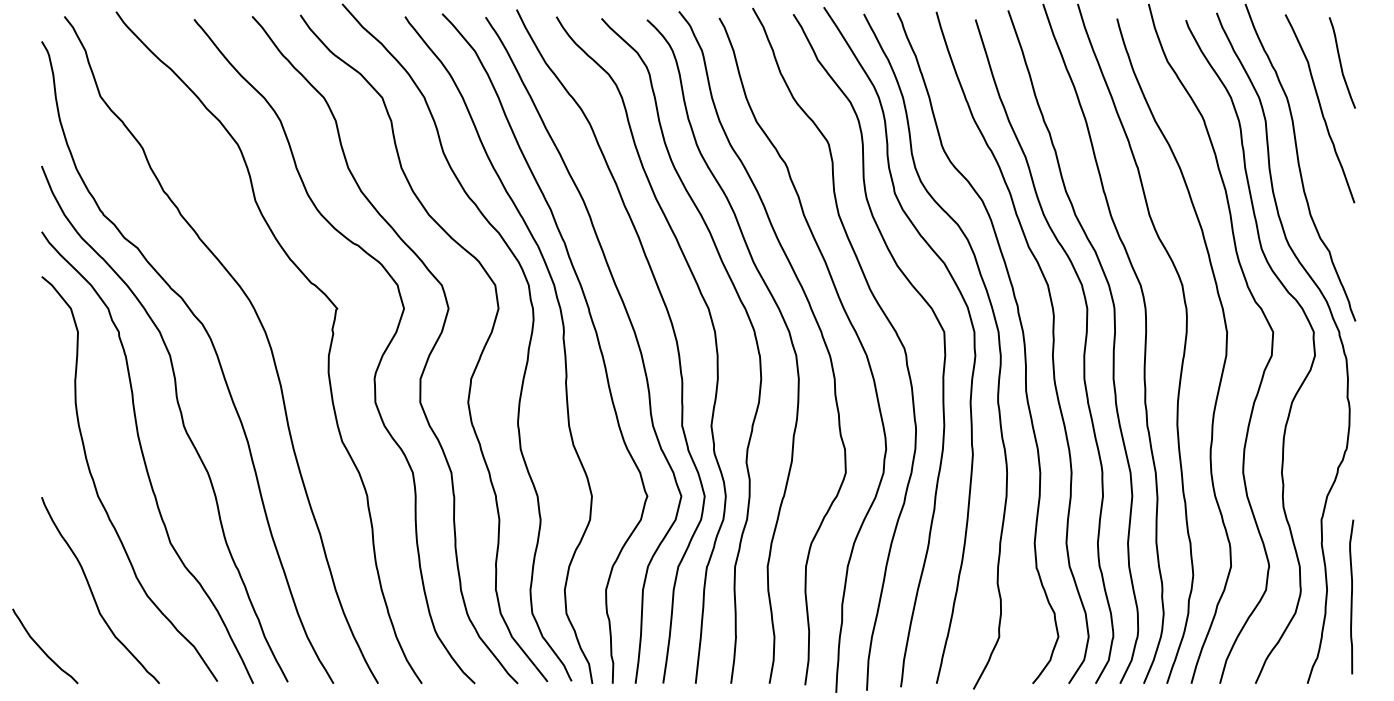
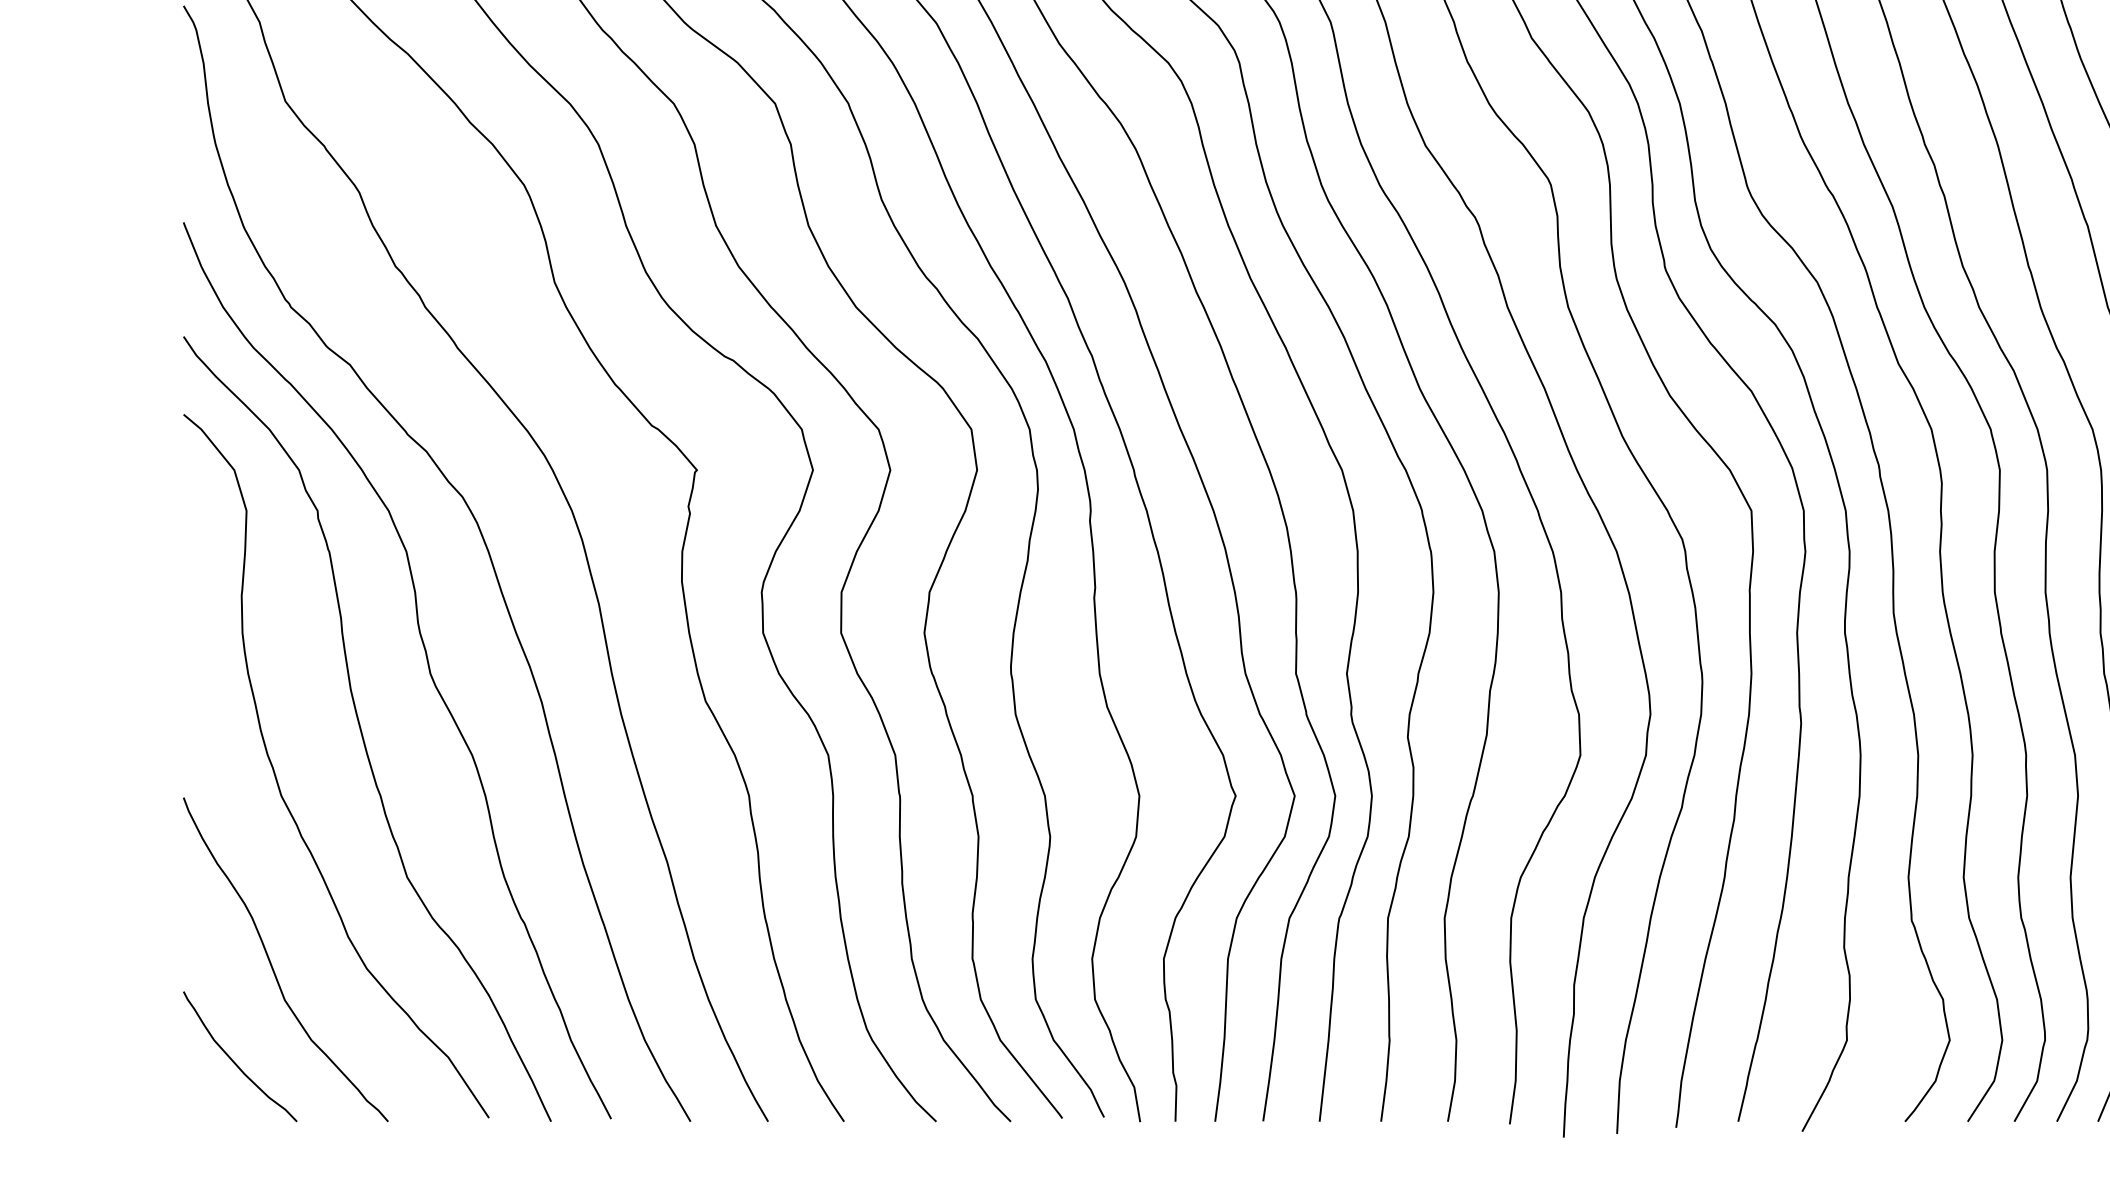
curve: (42, 648) -> (235, 1060), moved

